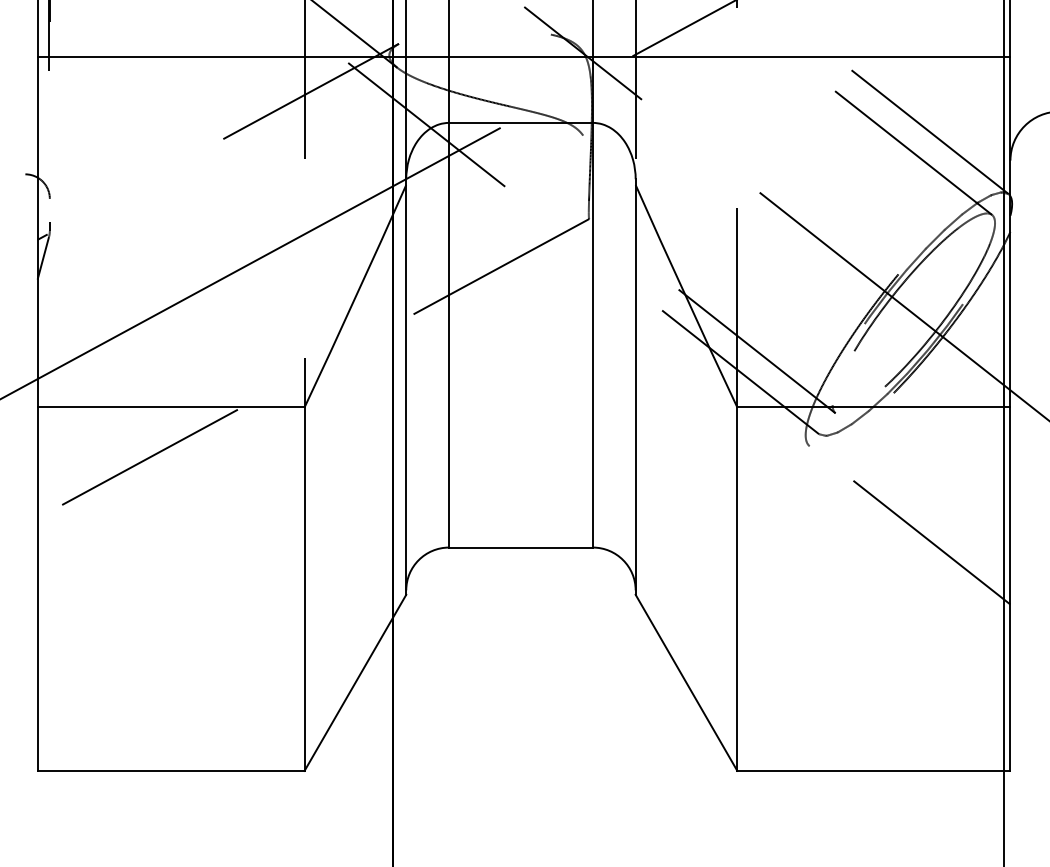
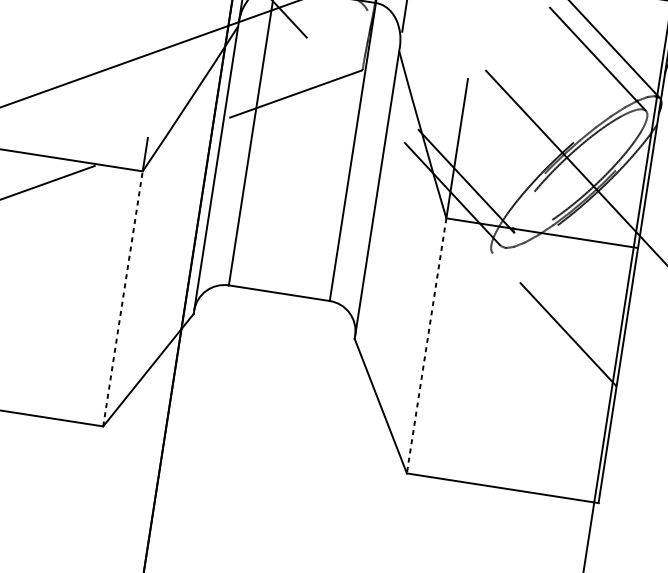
line: (304, 589) -> (122, 299), solid -> dashed
line: (737, 589) -> (426, 346), solid -> dashed

